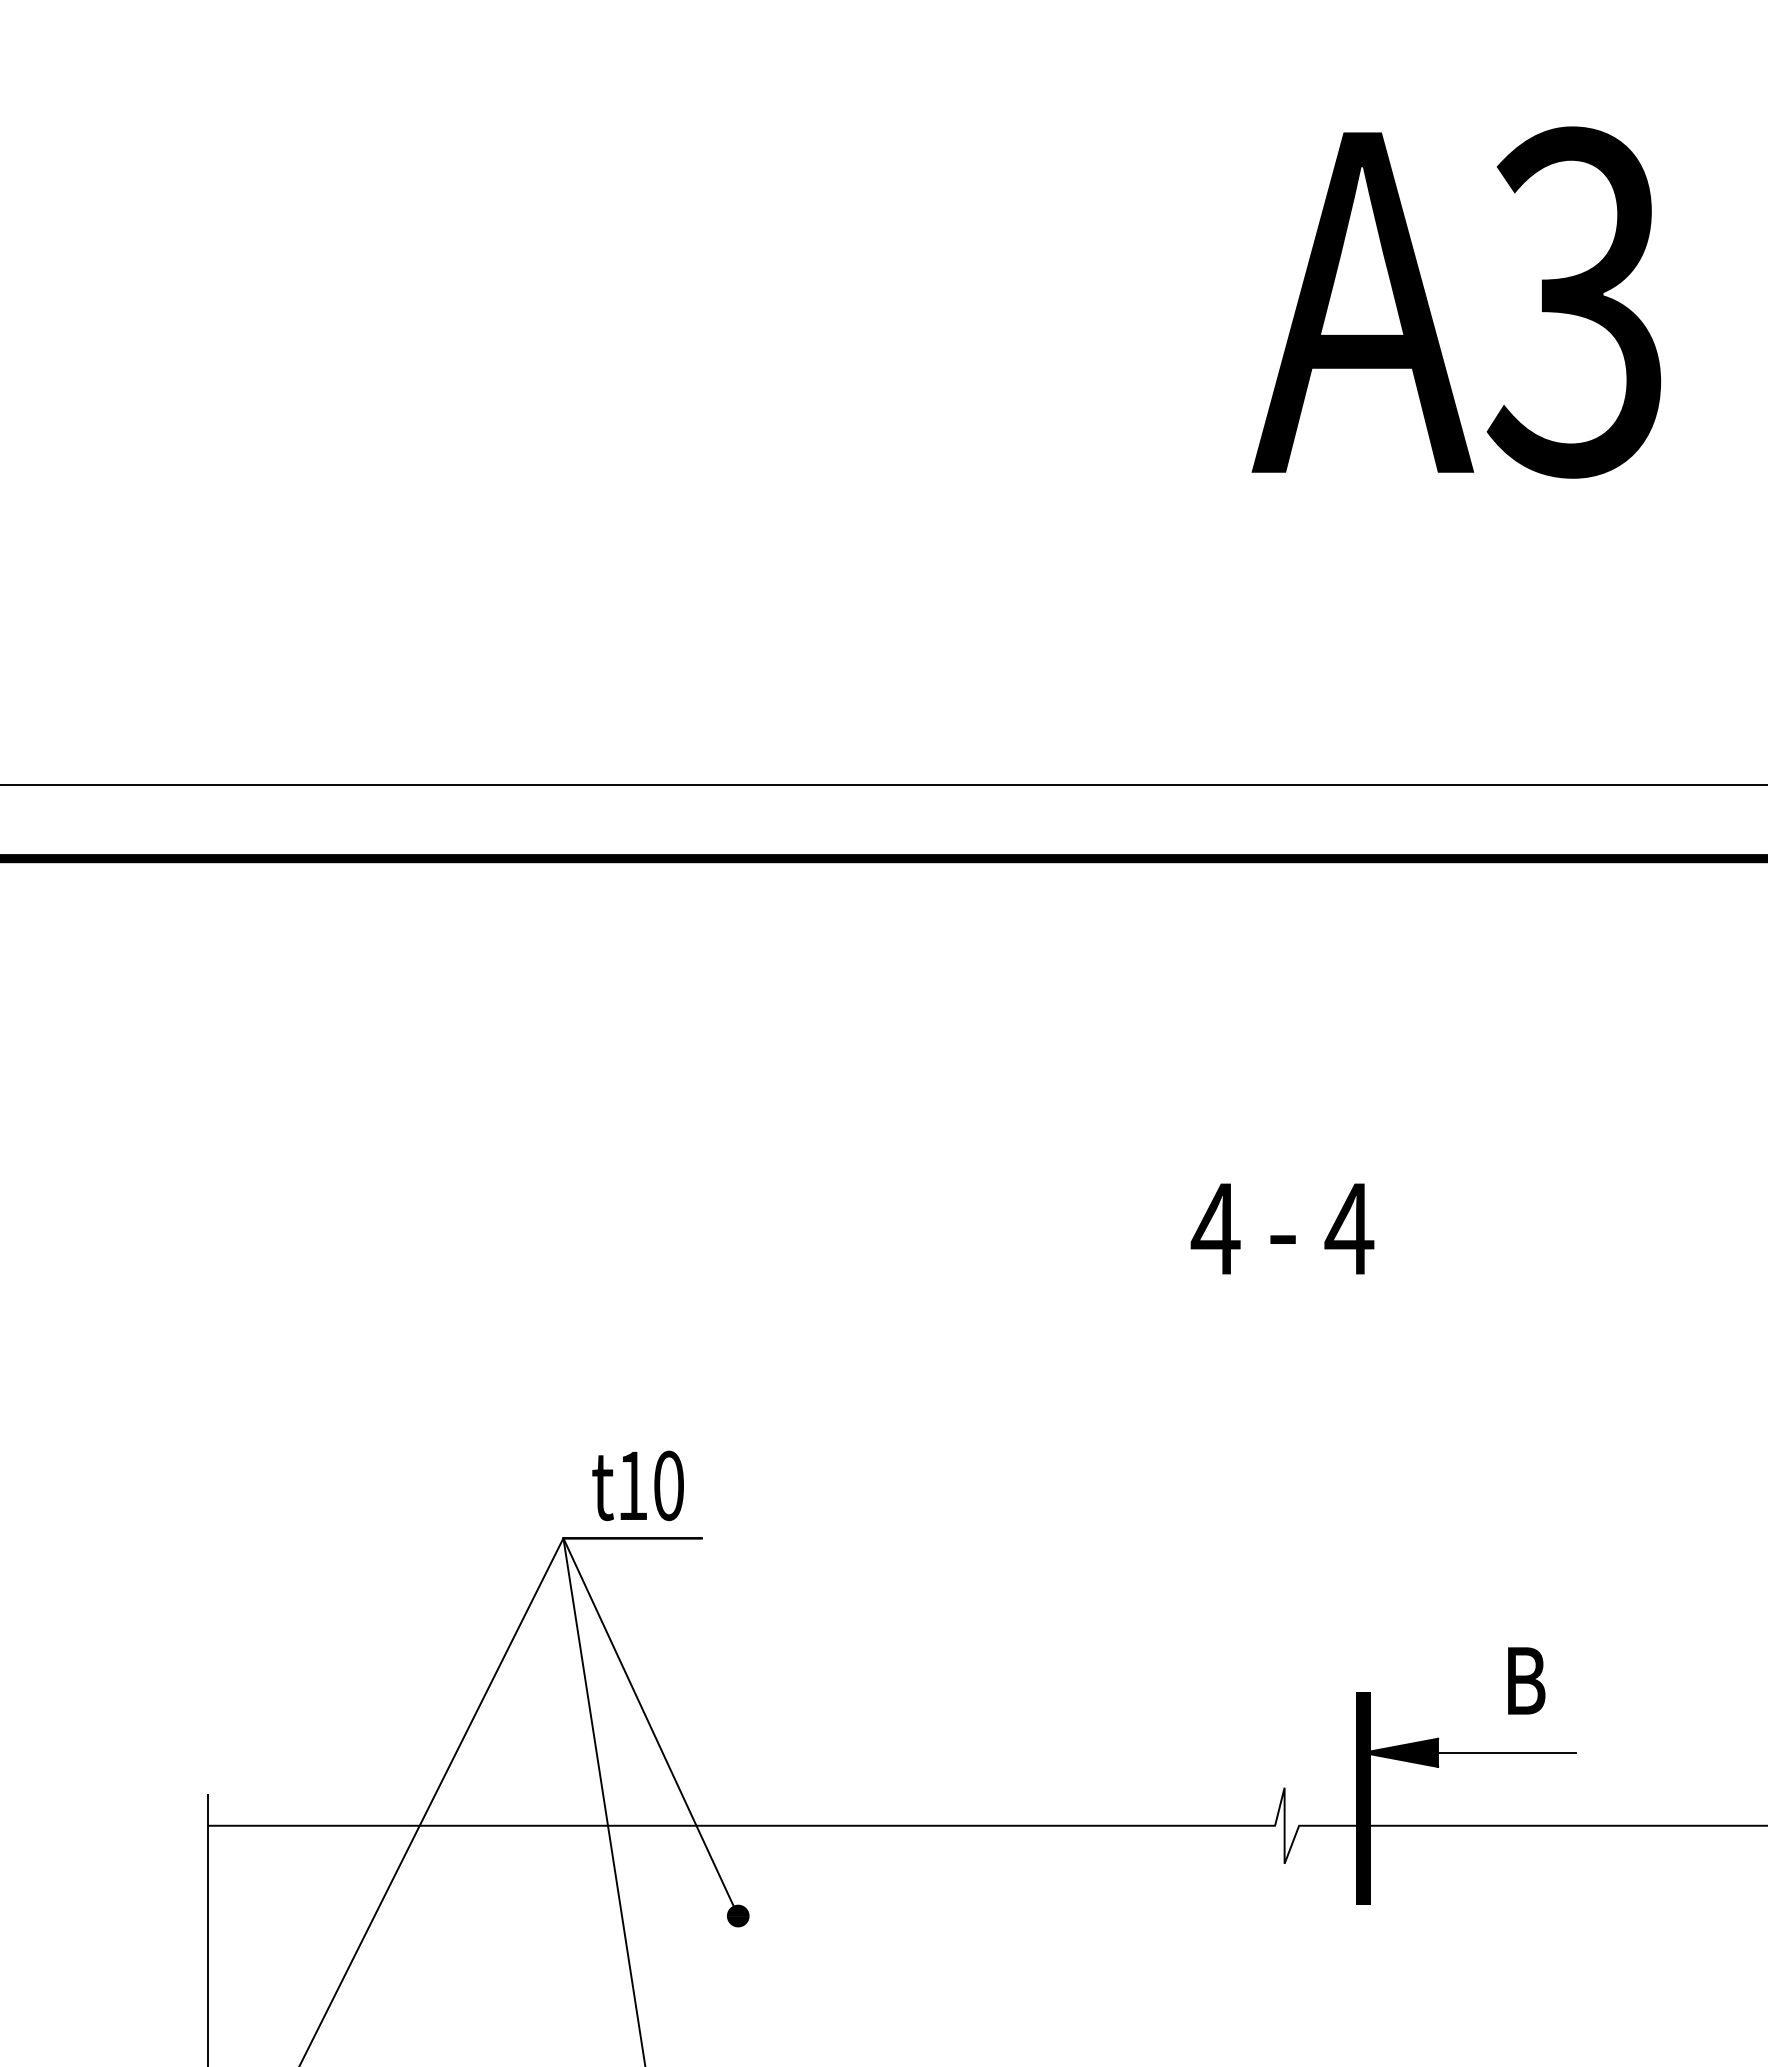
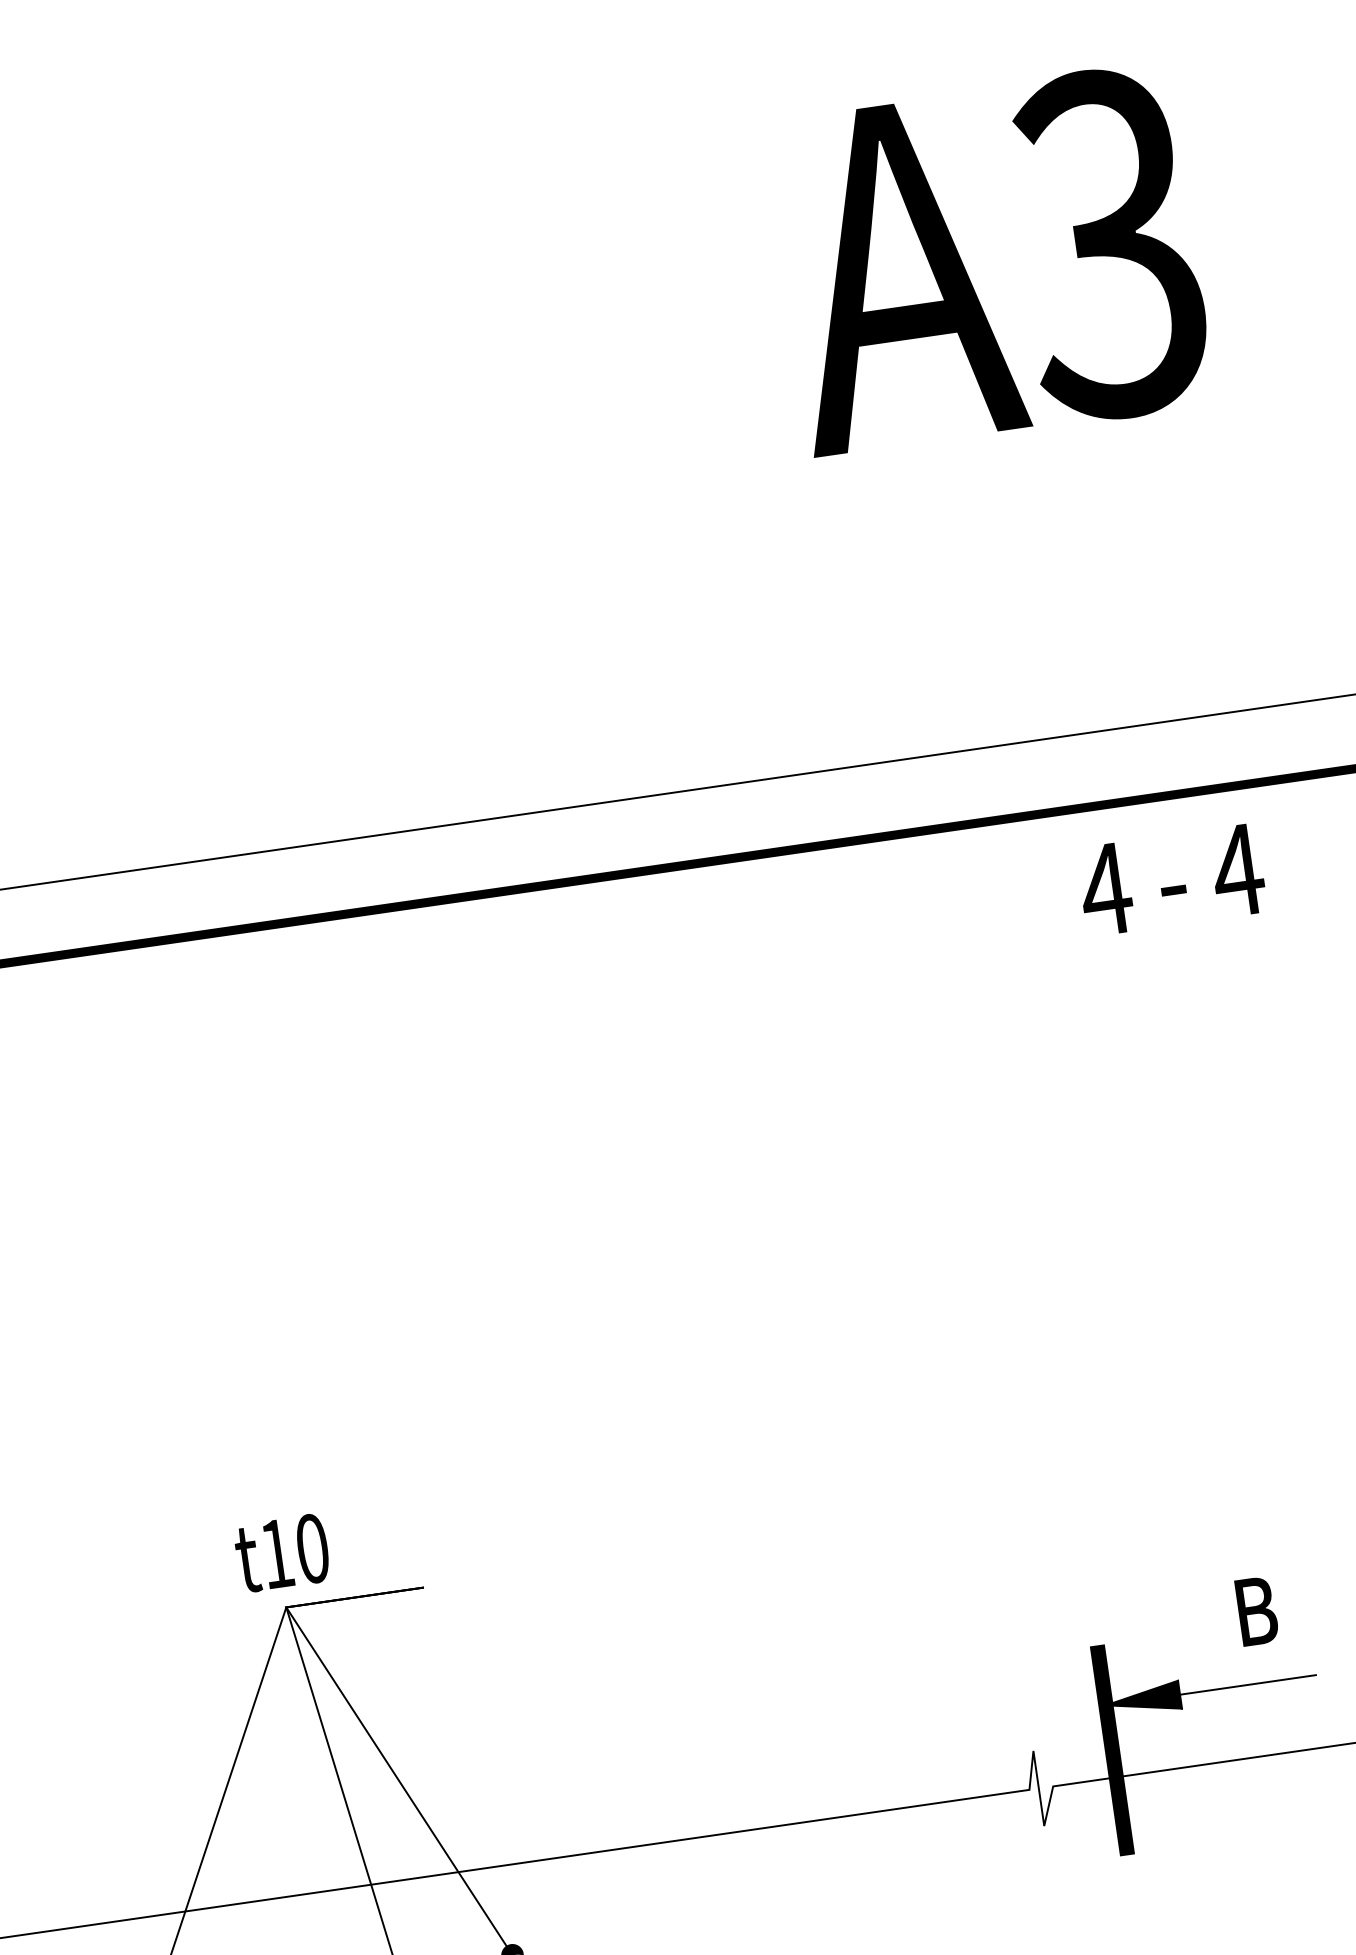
text: (1282, 1228) -> (1171, 879), moved
text: (637, 1485) -> (281, 1552), moved

